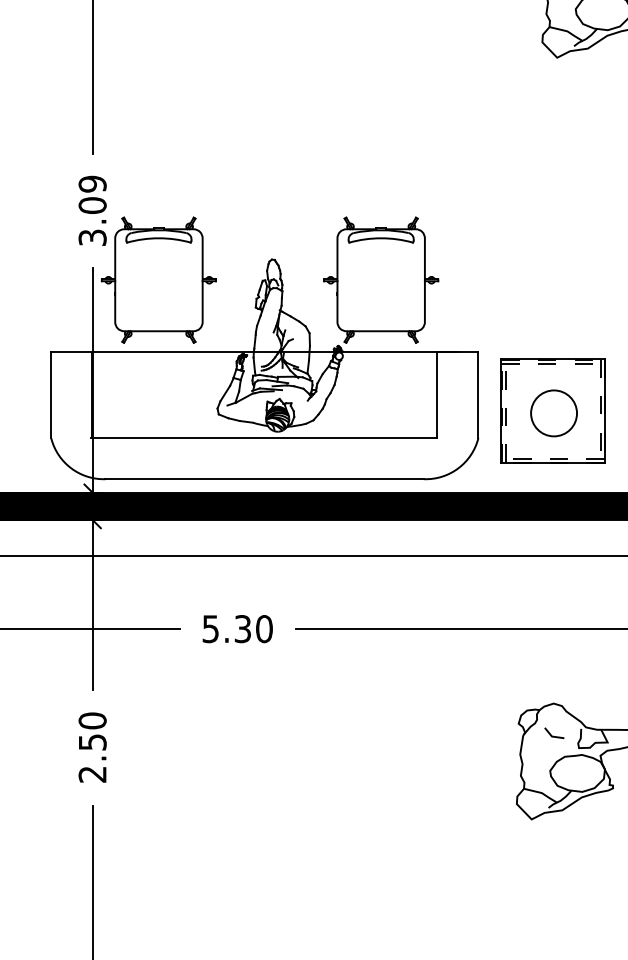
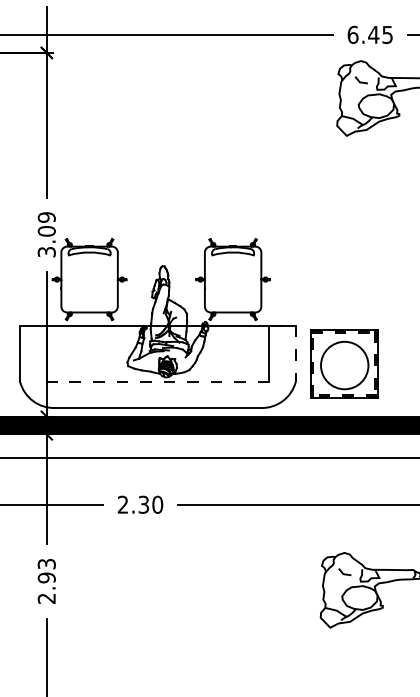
line: (477, 394) -> (295, 353), solid -> dashed
circle: (553, 413) -> (344, 365), size x1.6
line: (264, 438) -> (157, 381), solid -> dashed
text: (211, 628) -> (123, 504), 5.30 -> 2.30
text: (92, 730) -> (46, 570), 2.50 -> 2.93

